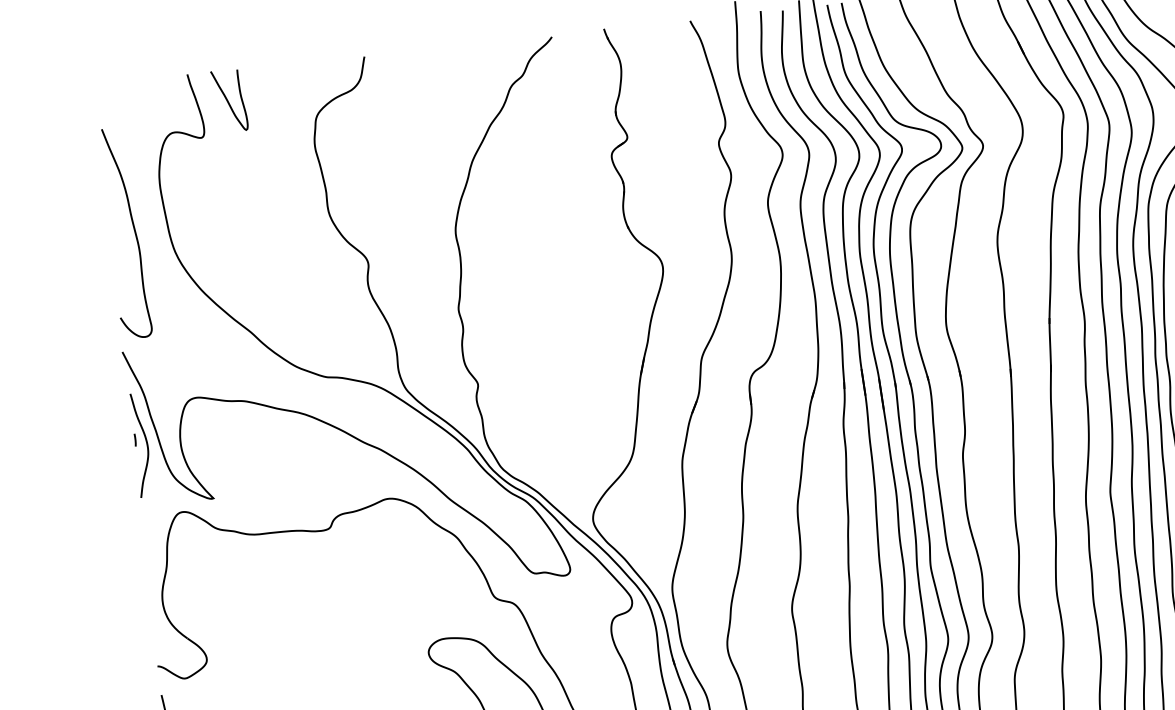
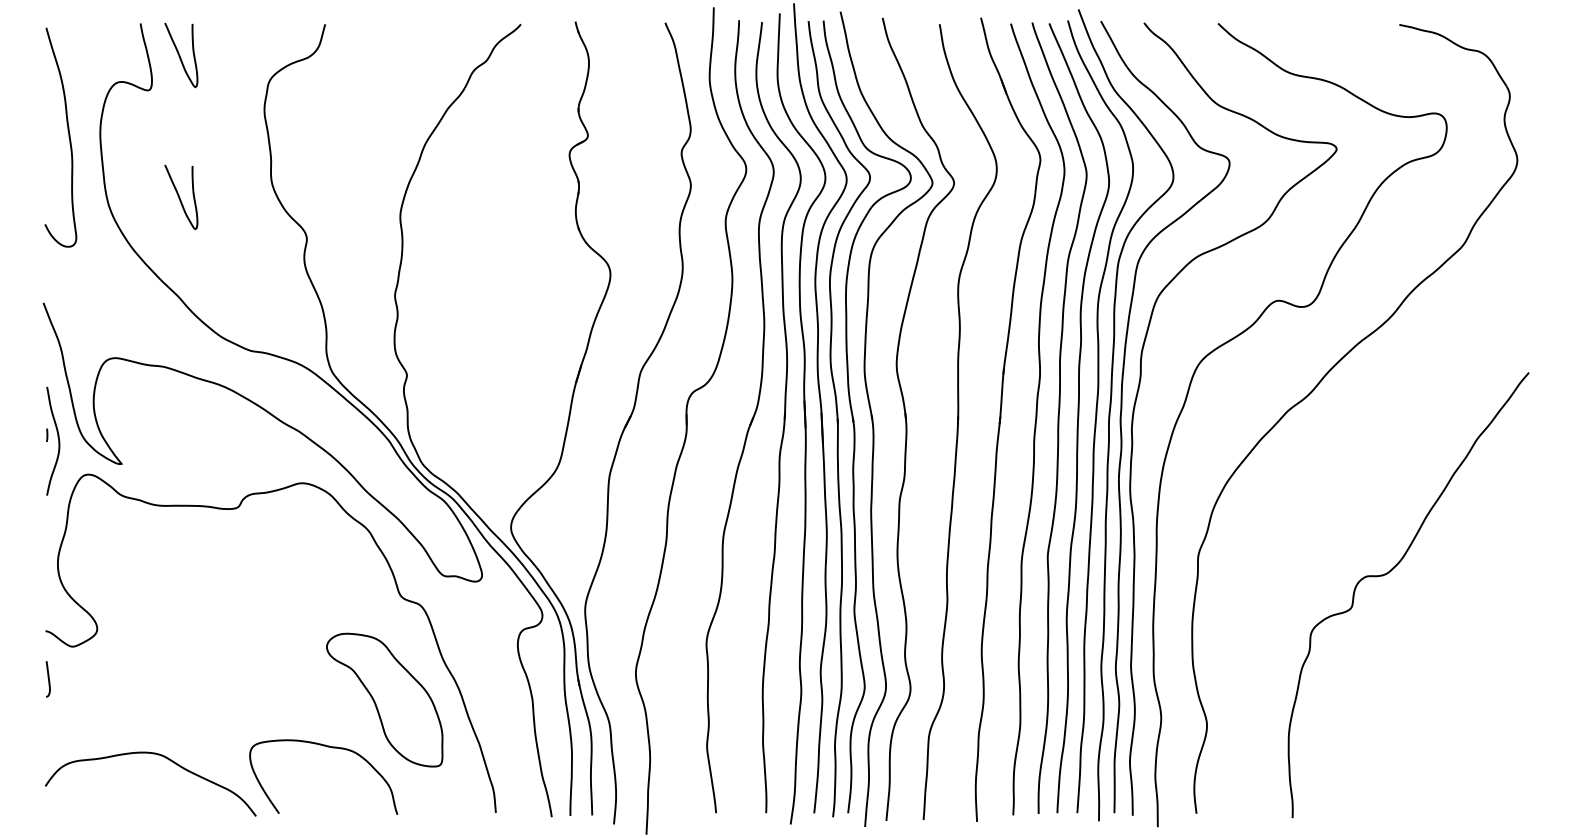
curve: (134, 232) -> (68, 137), moved
curve: (243, 237) -> (180, 197), added
part: (141, 444) -> (53, 440), moved

